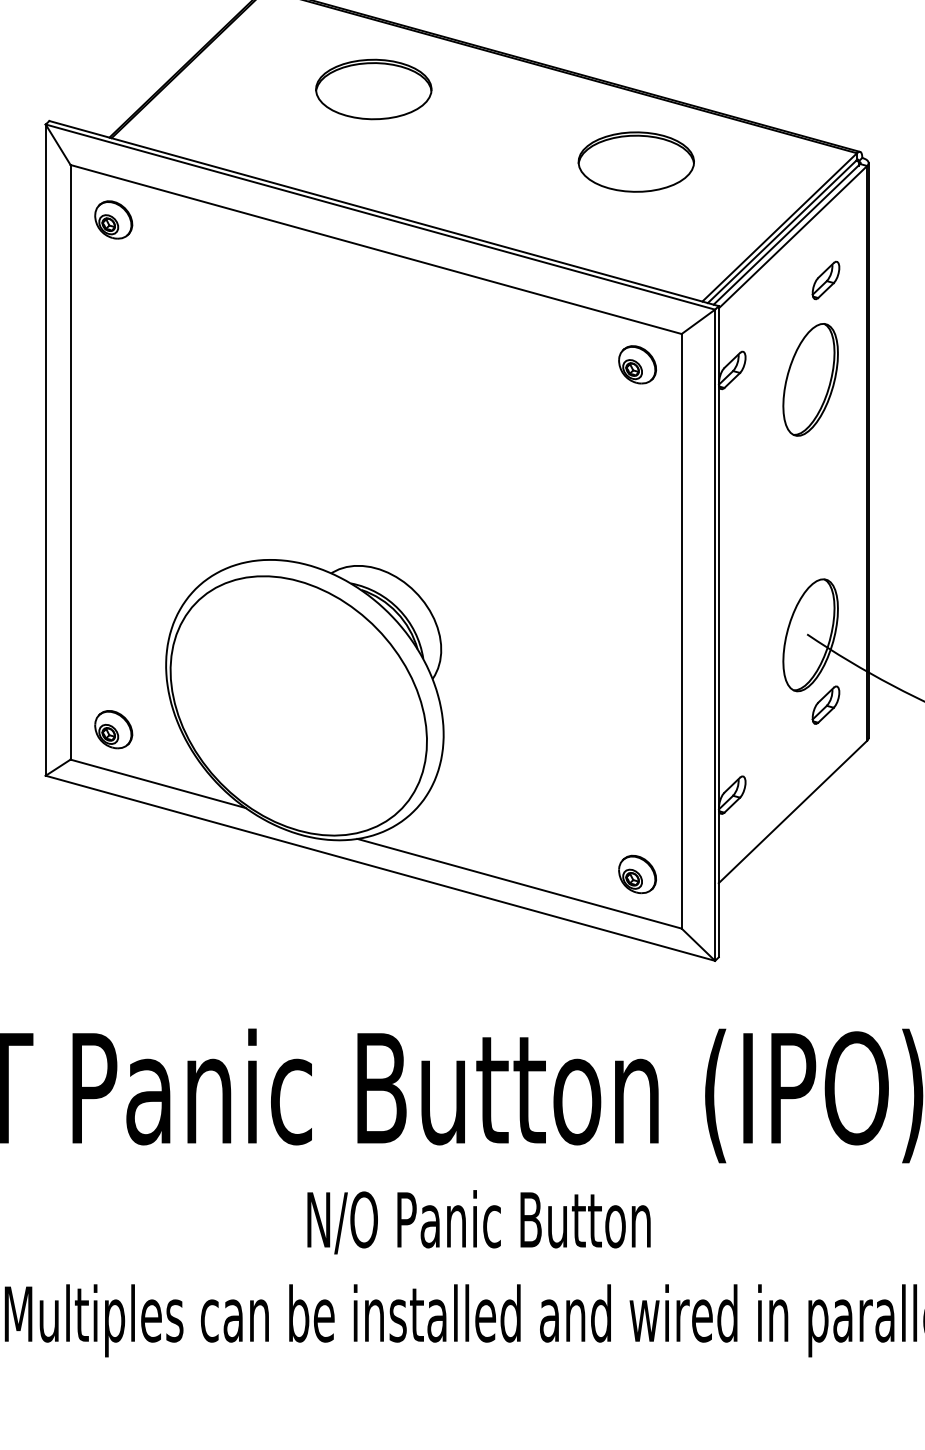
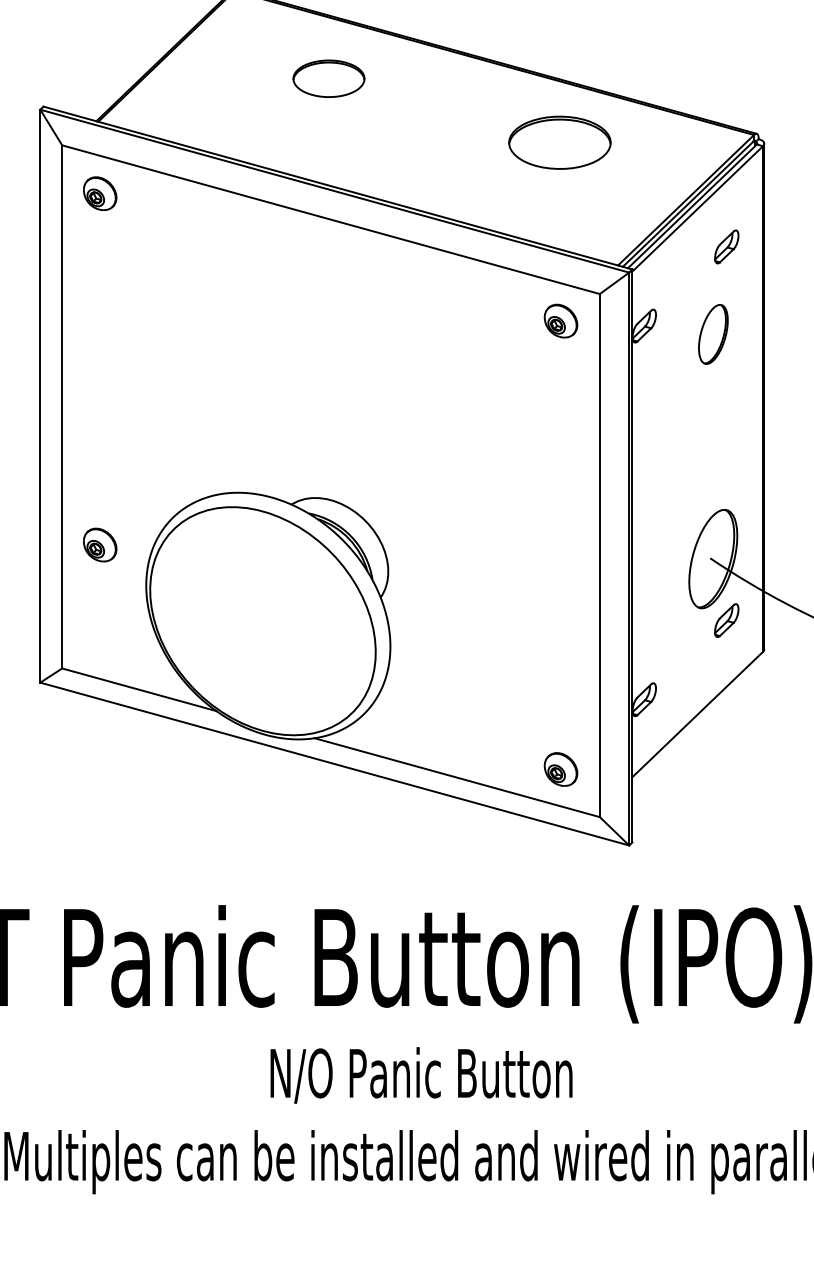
part: (373, 89) -> (328, 78), size x0.7
part: (810, 380) -> (713, 334), size x0.6
part: (114, 728) -> (100, 544), moved

